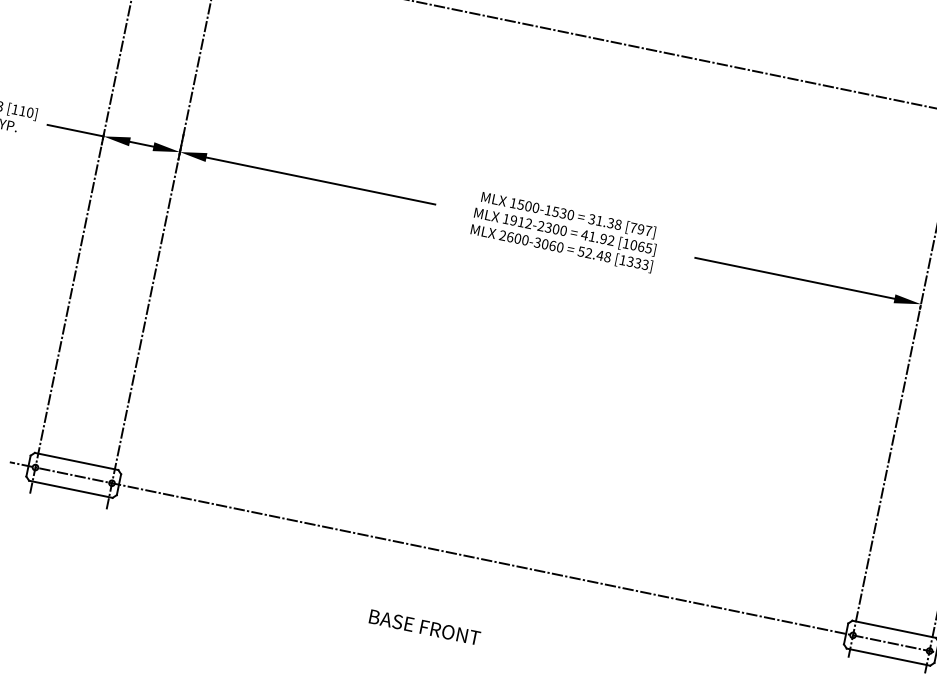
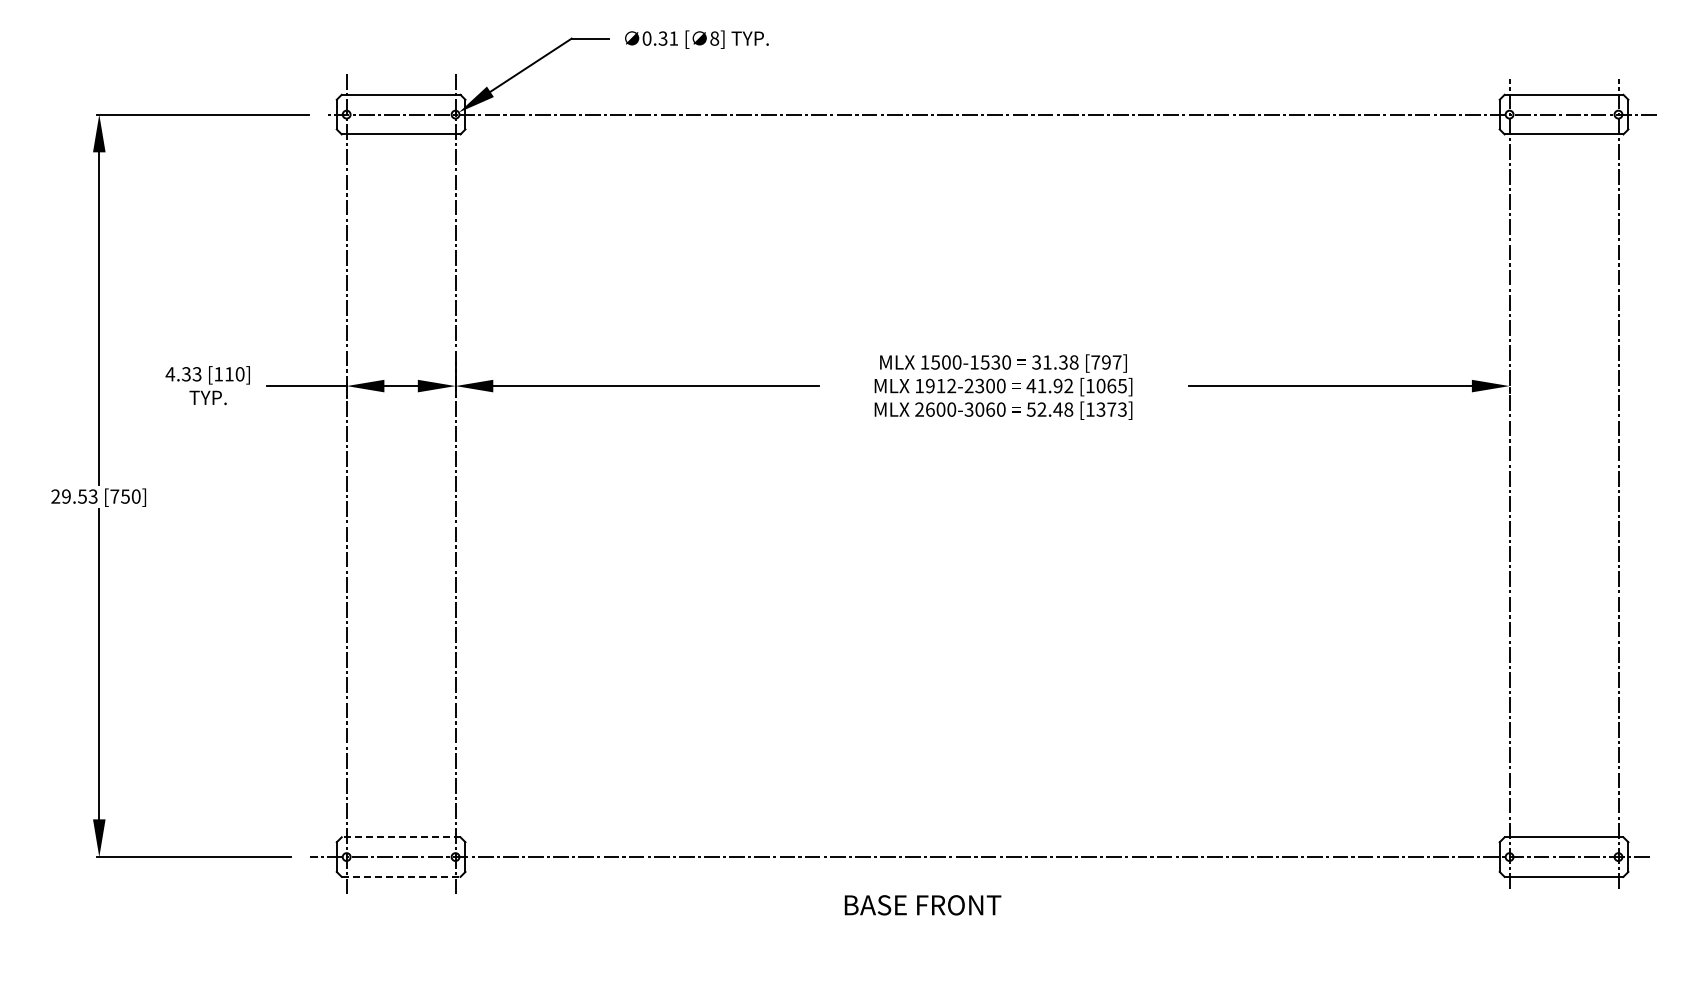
text: (637, 263) -> (1111, 409), [1333] -> [1373]
line: (76, 461) -> (400, 837), solid -> dashed
line: (71, 489) -> (401, 876), solid -> dashed
text: (424, 627) -> (922, 905), moved

